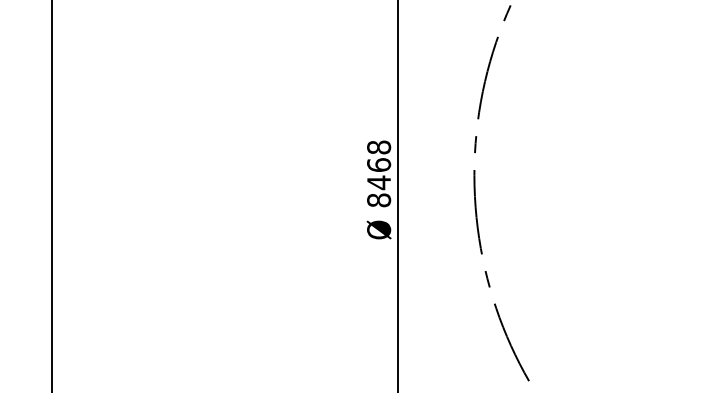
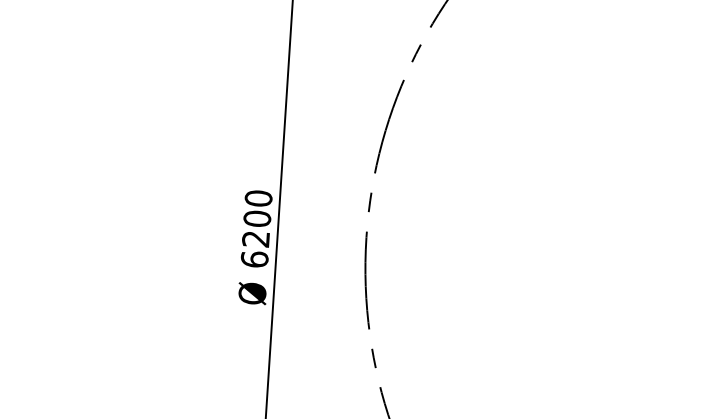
text: (379, 173) -> (257, 228), 8468 -> 6200

